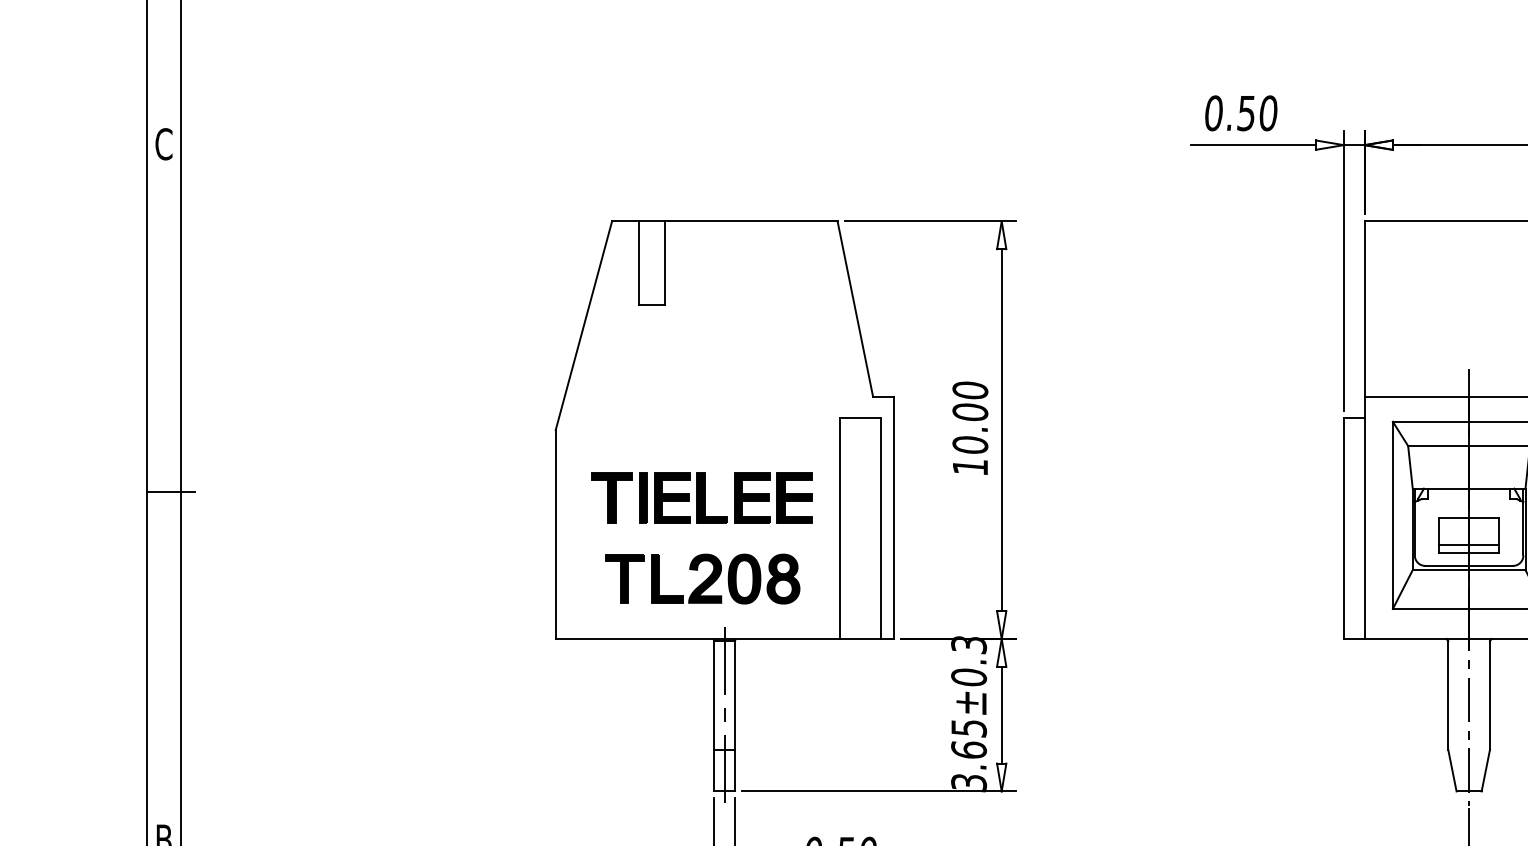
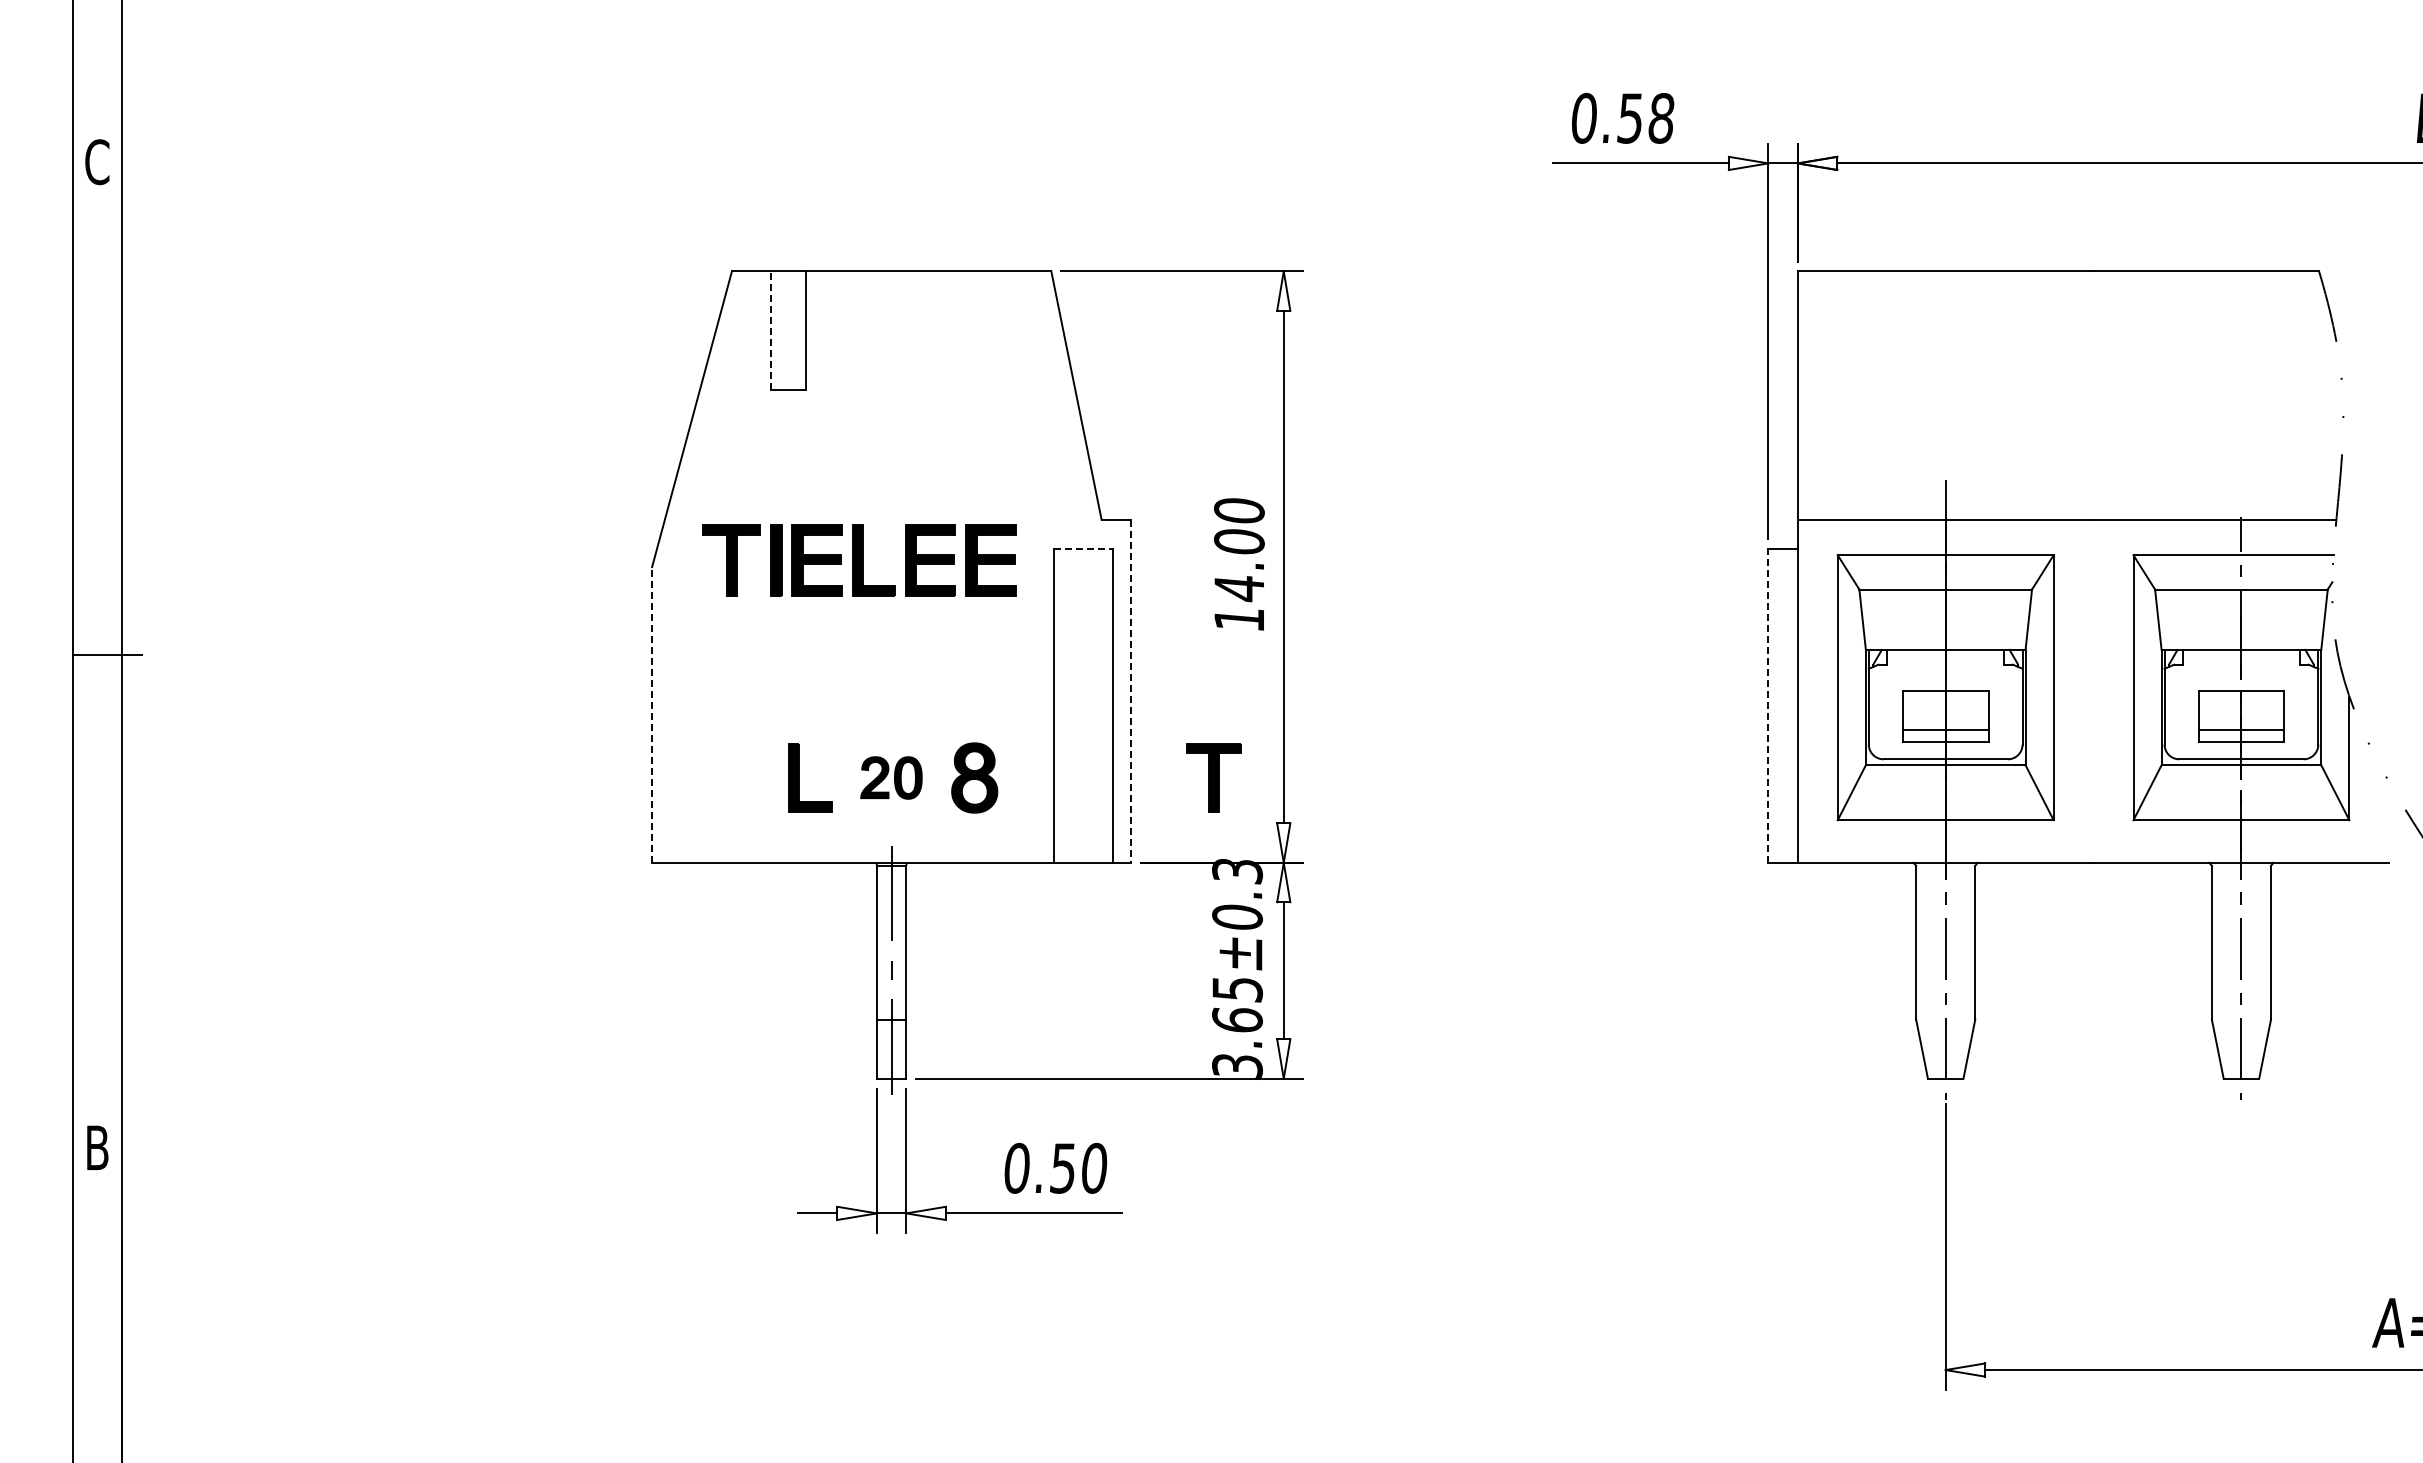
text: (1268, 113) -> (1661, 118), 0.50 -> 0.58
line: (639, 263) -> (770, 330), solid -> dashed
line: (860, 417) -> (1083, 549), solid -> dashed
text: (969, 445) -> (1238, 588), 10.00 -> 14.00
part: (702, 498) -> (859, 560), moved
line: (894, 518) -> (1131, 691), solid -> dashed
line: (1343, 528) -> (1768, 706), solid -> dashed
line: (555, 534) -> (652, 714), solid -> dashed
part: (624, 578) -> (1213, 777), moved
part: (724, 578) -> (891, 777), size x0.6

